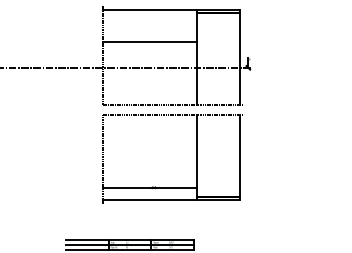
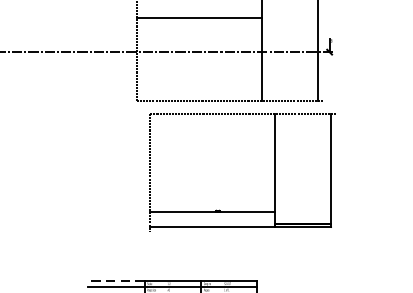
part: (196, 158) -> (274, 172), moved
line: (86, 240) -> (115, 281), solid -> dashed

